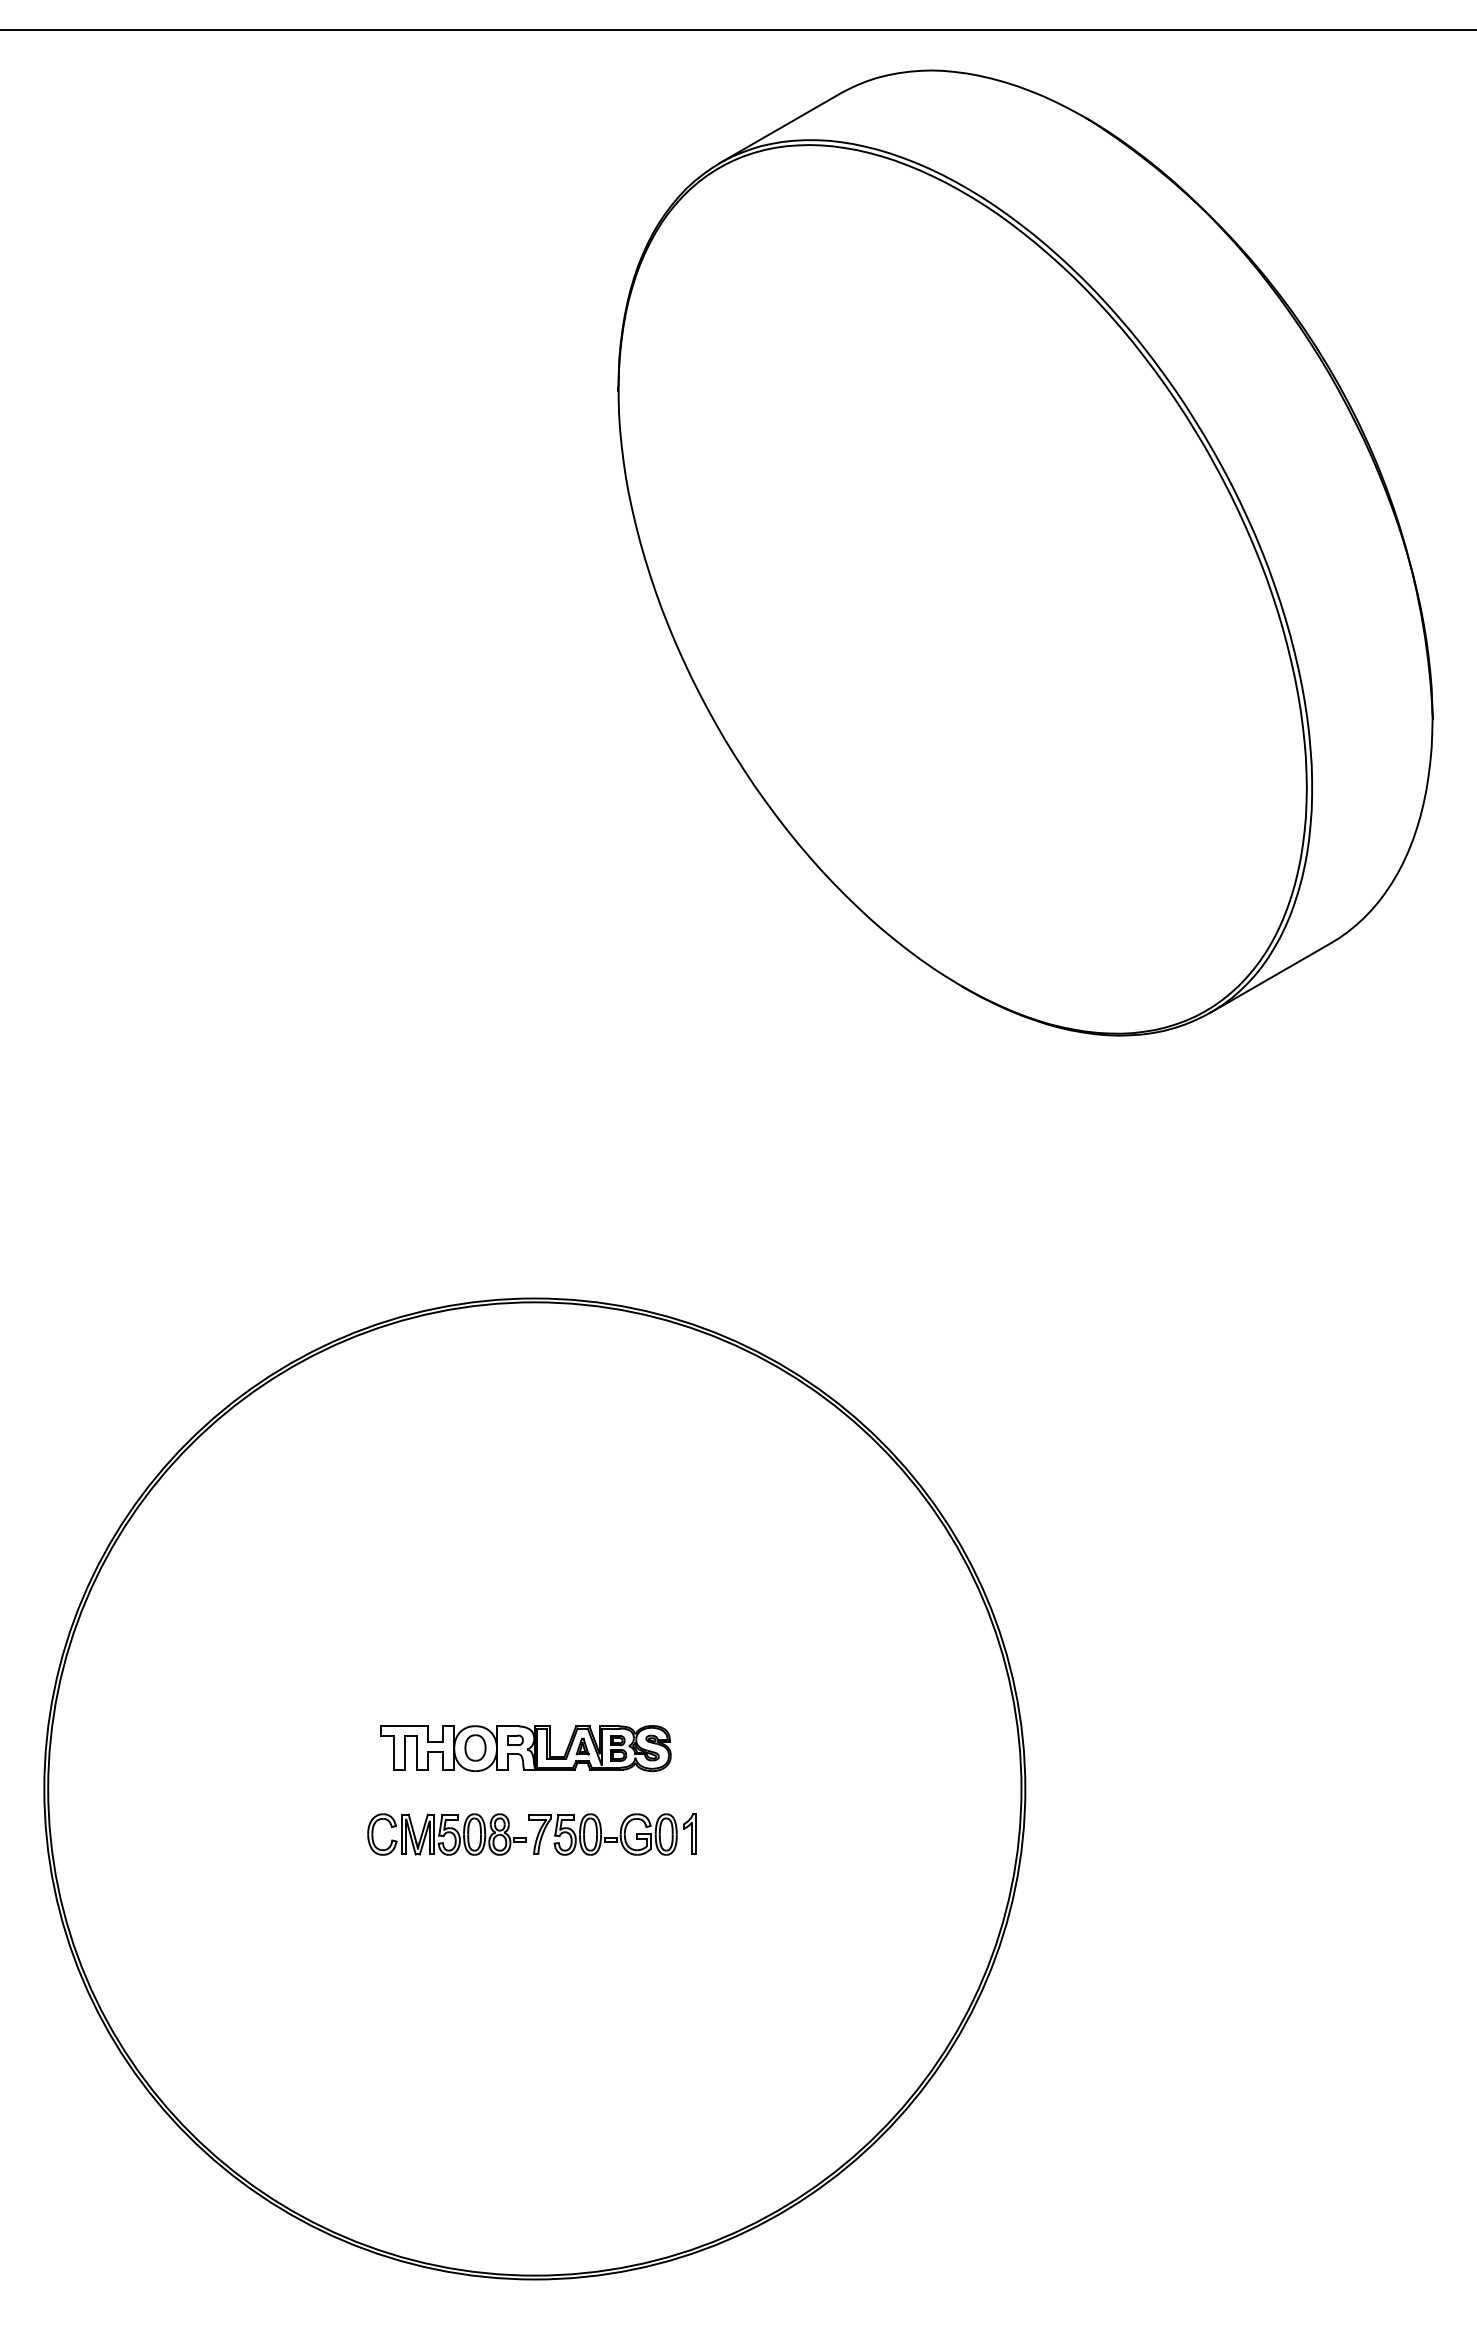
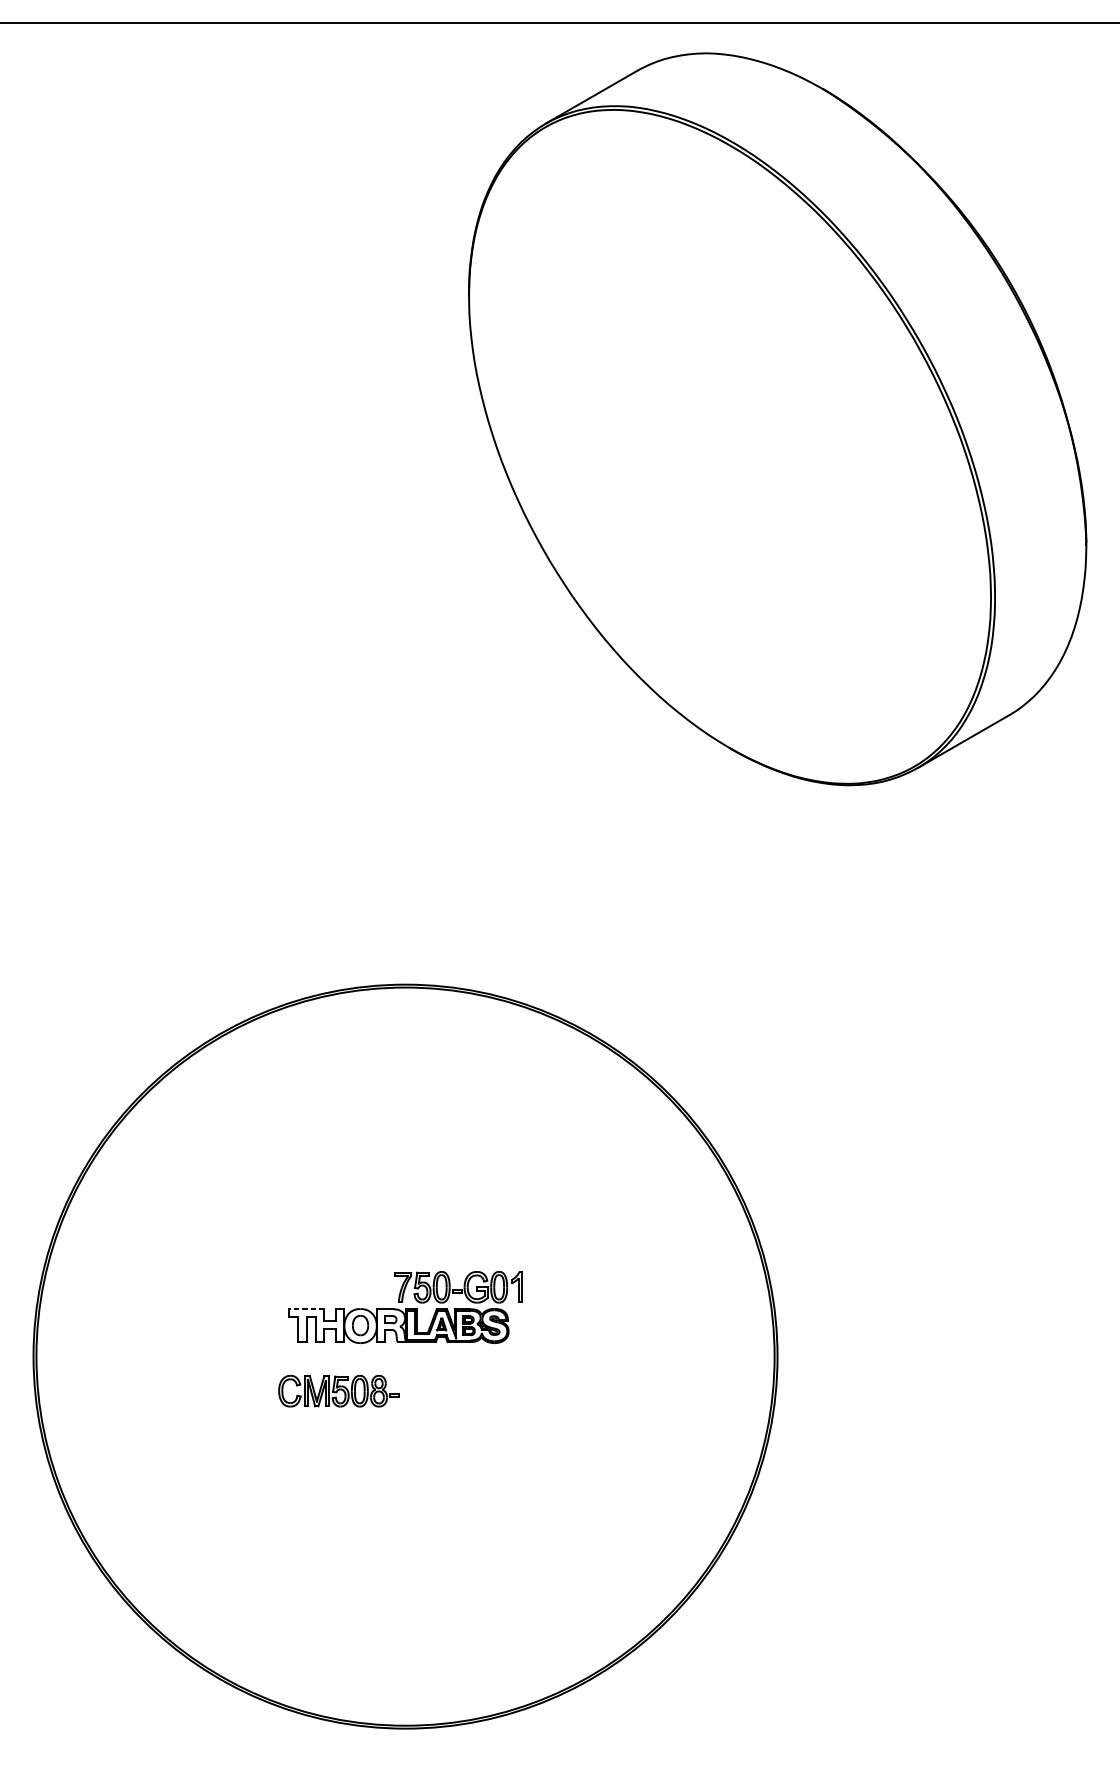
line: (404, 1726) -> (306, 1309), solid -> dashed
part: (612, 1834) -> (458, 1287), moved

